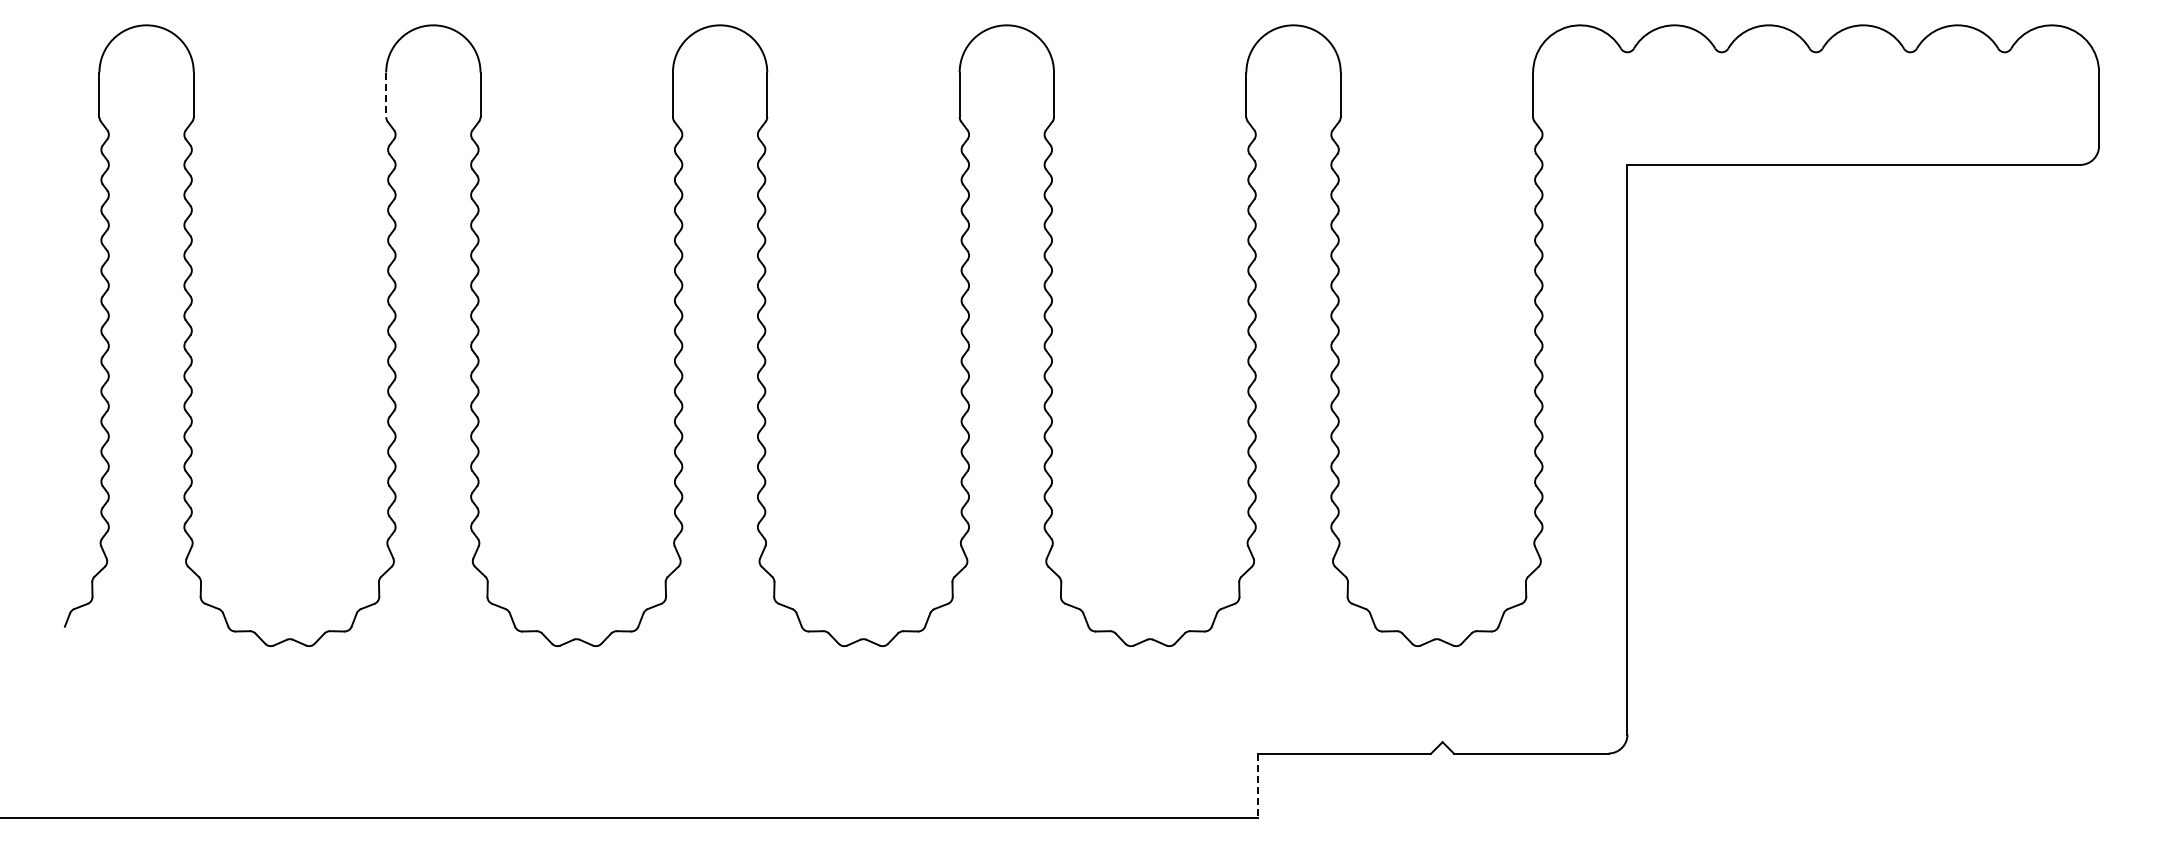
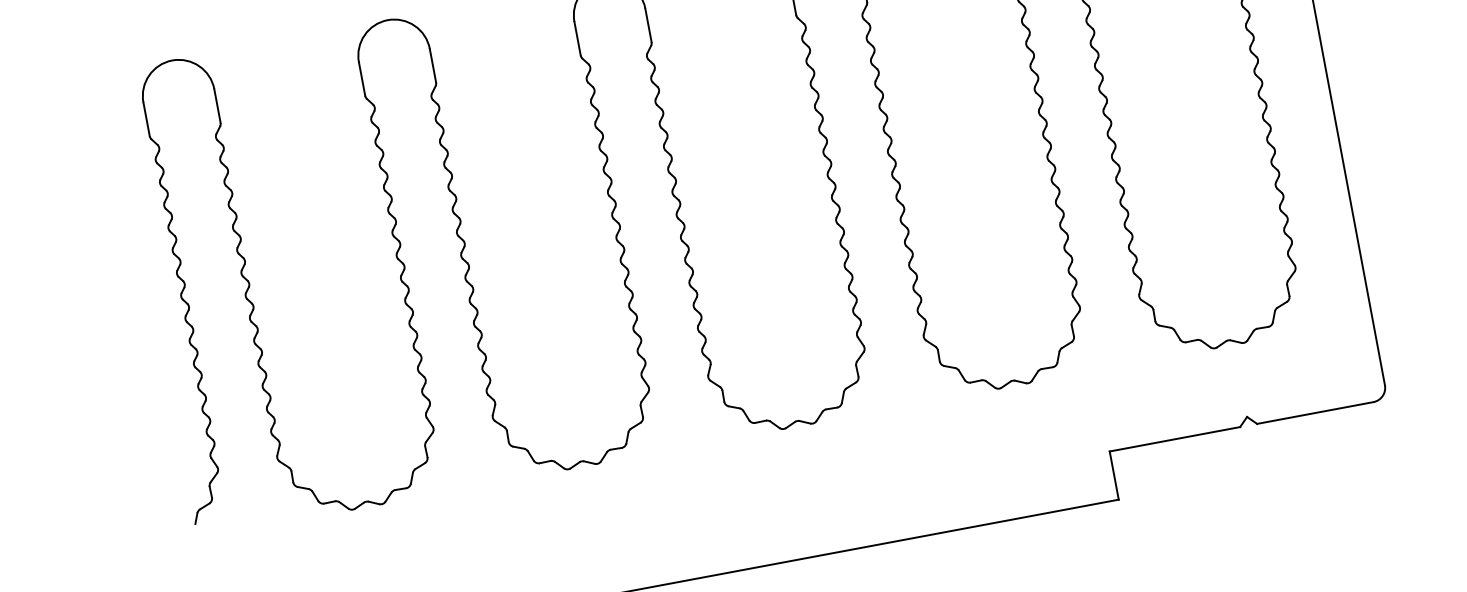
line: (386, 95) -> (362, 79), dashed -> solid
line: (1257, 786) -> (1114, 476), dashed -> solid

